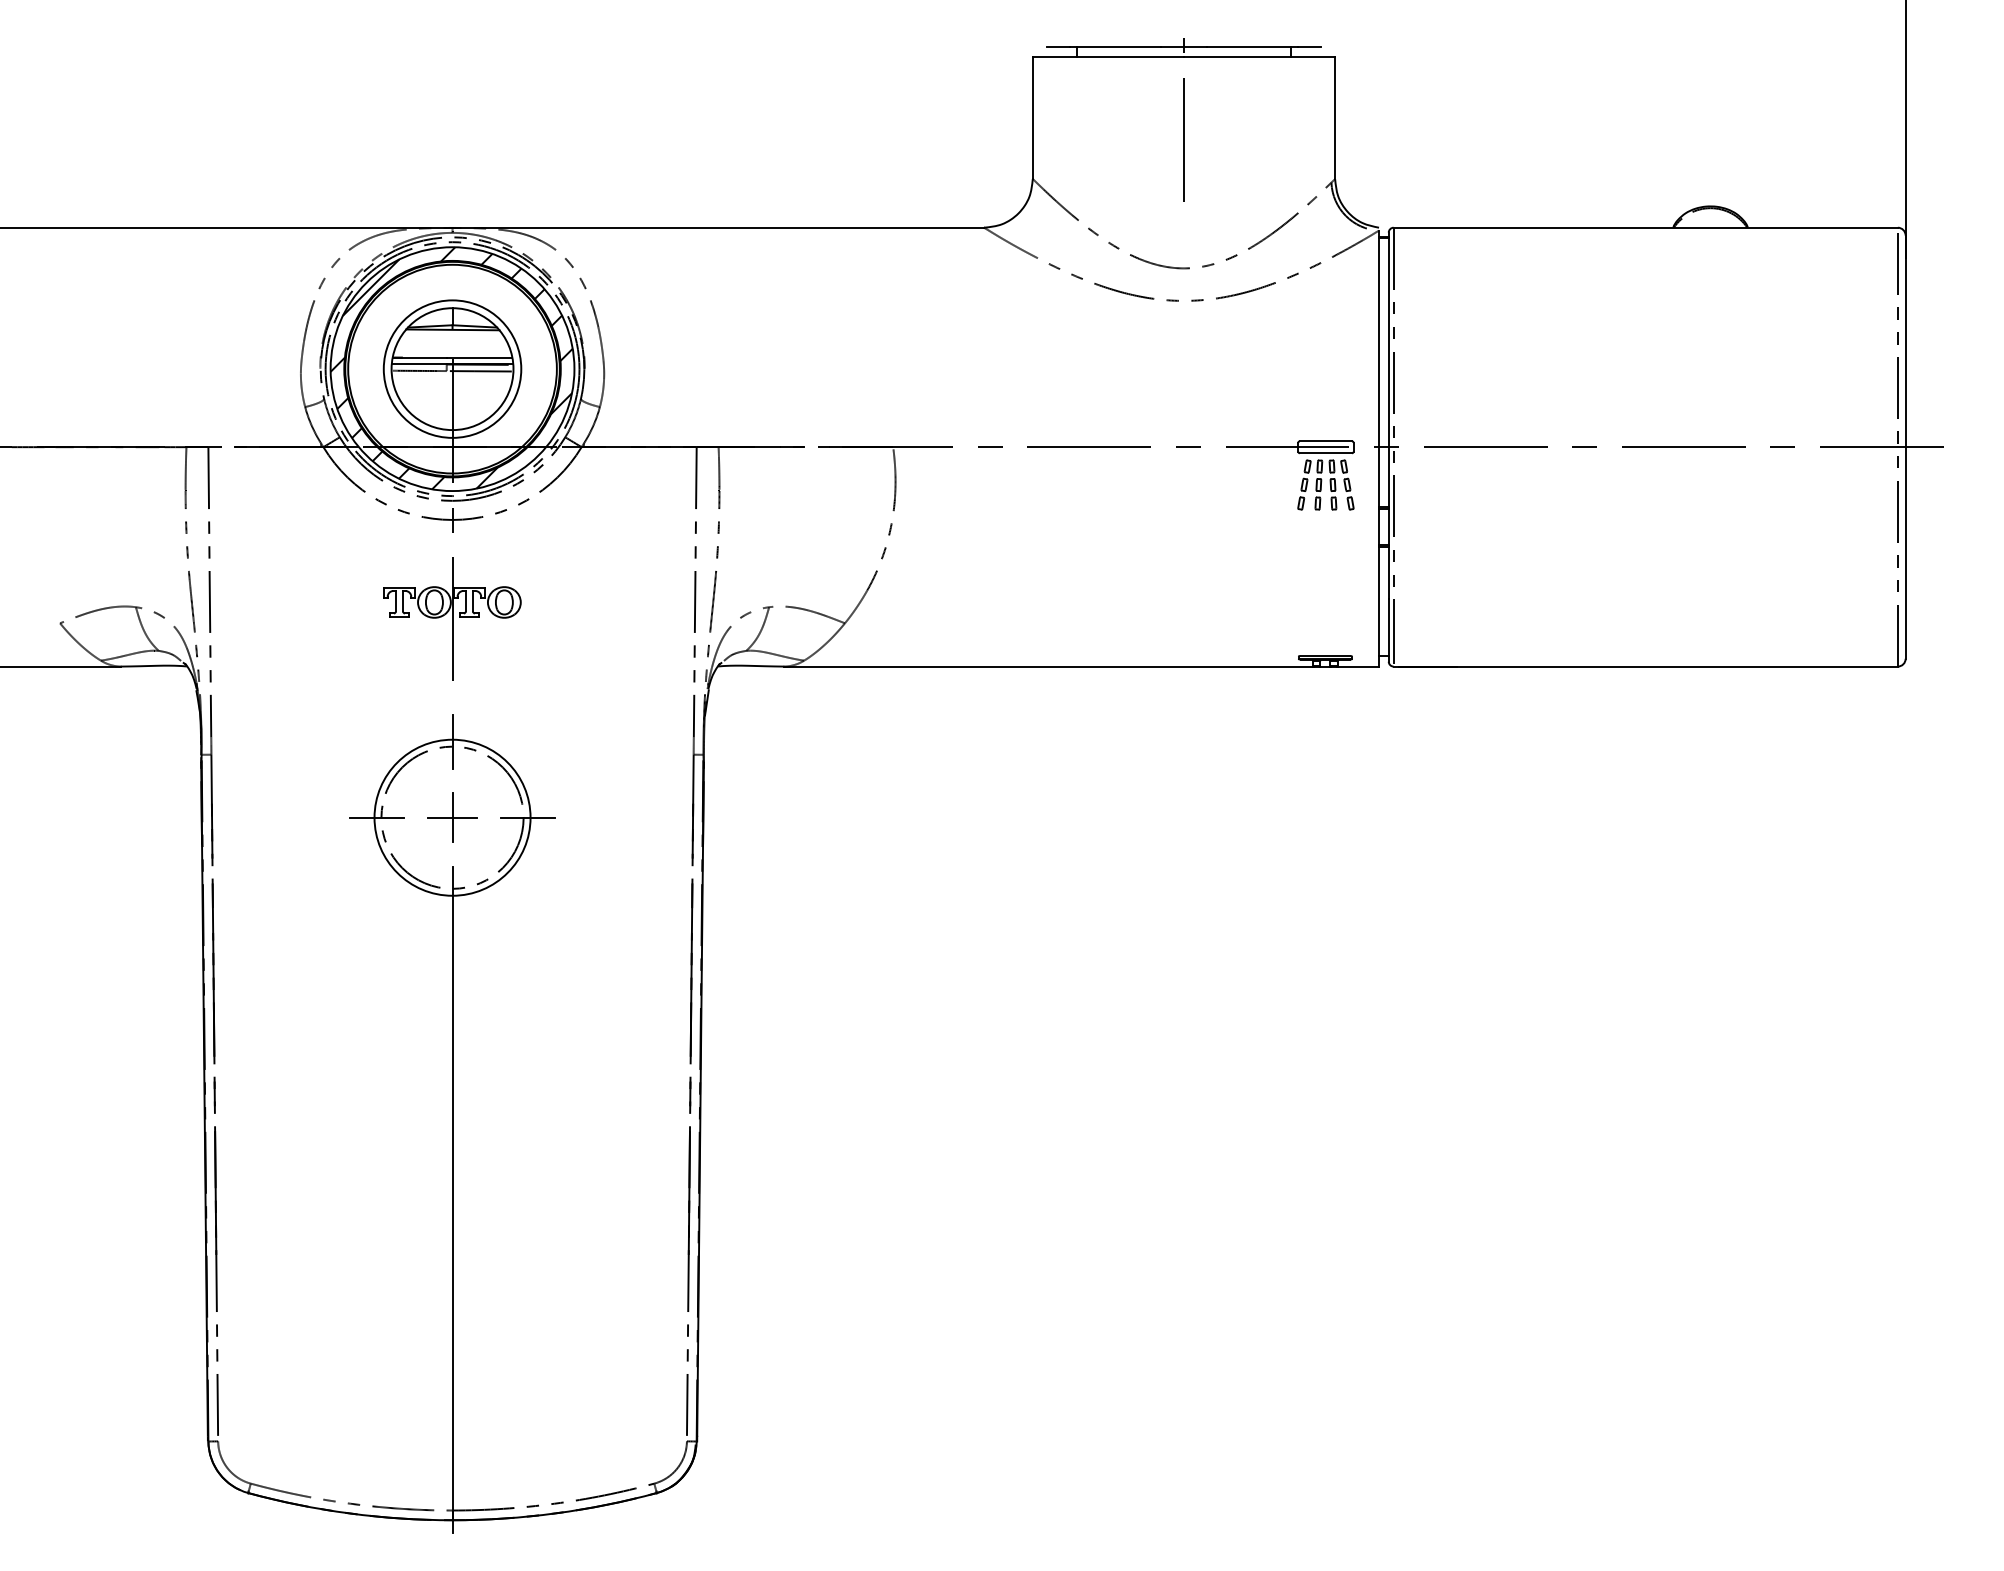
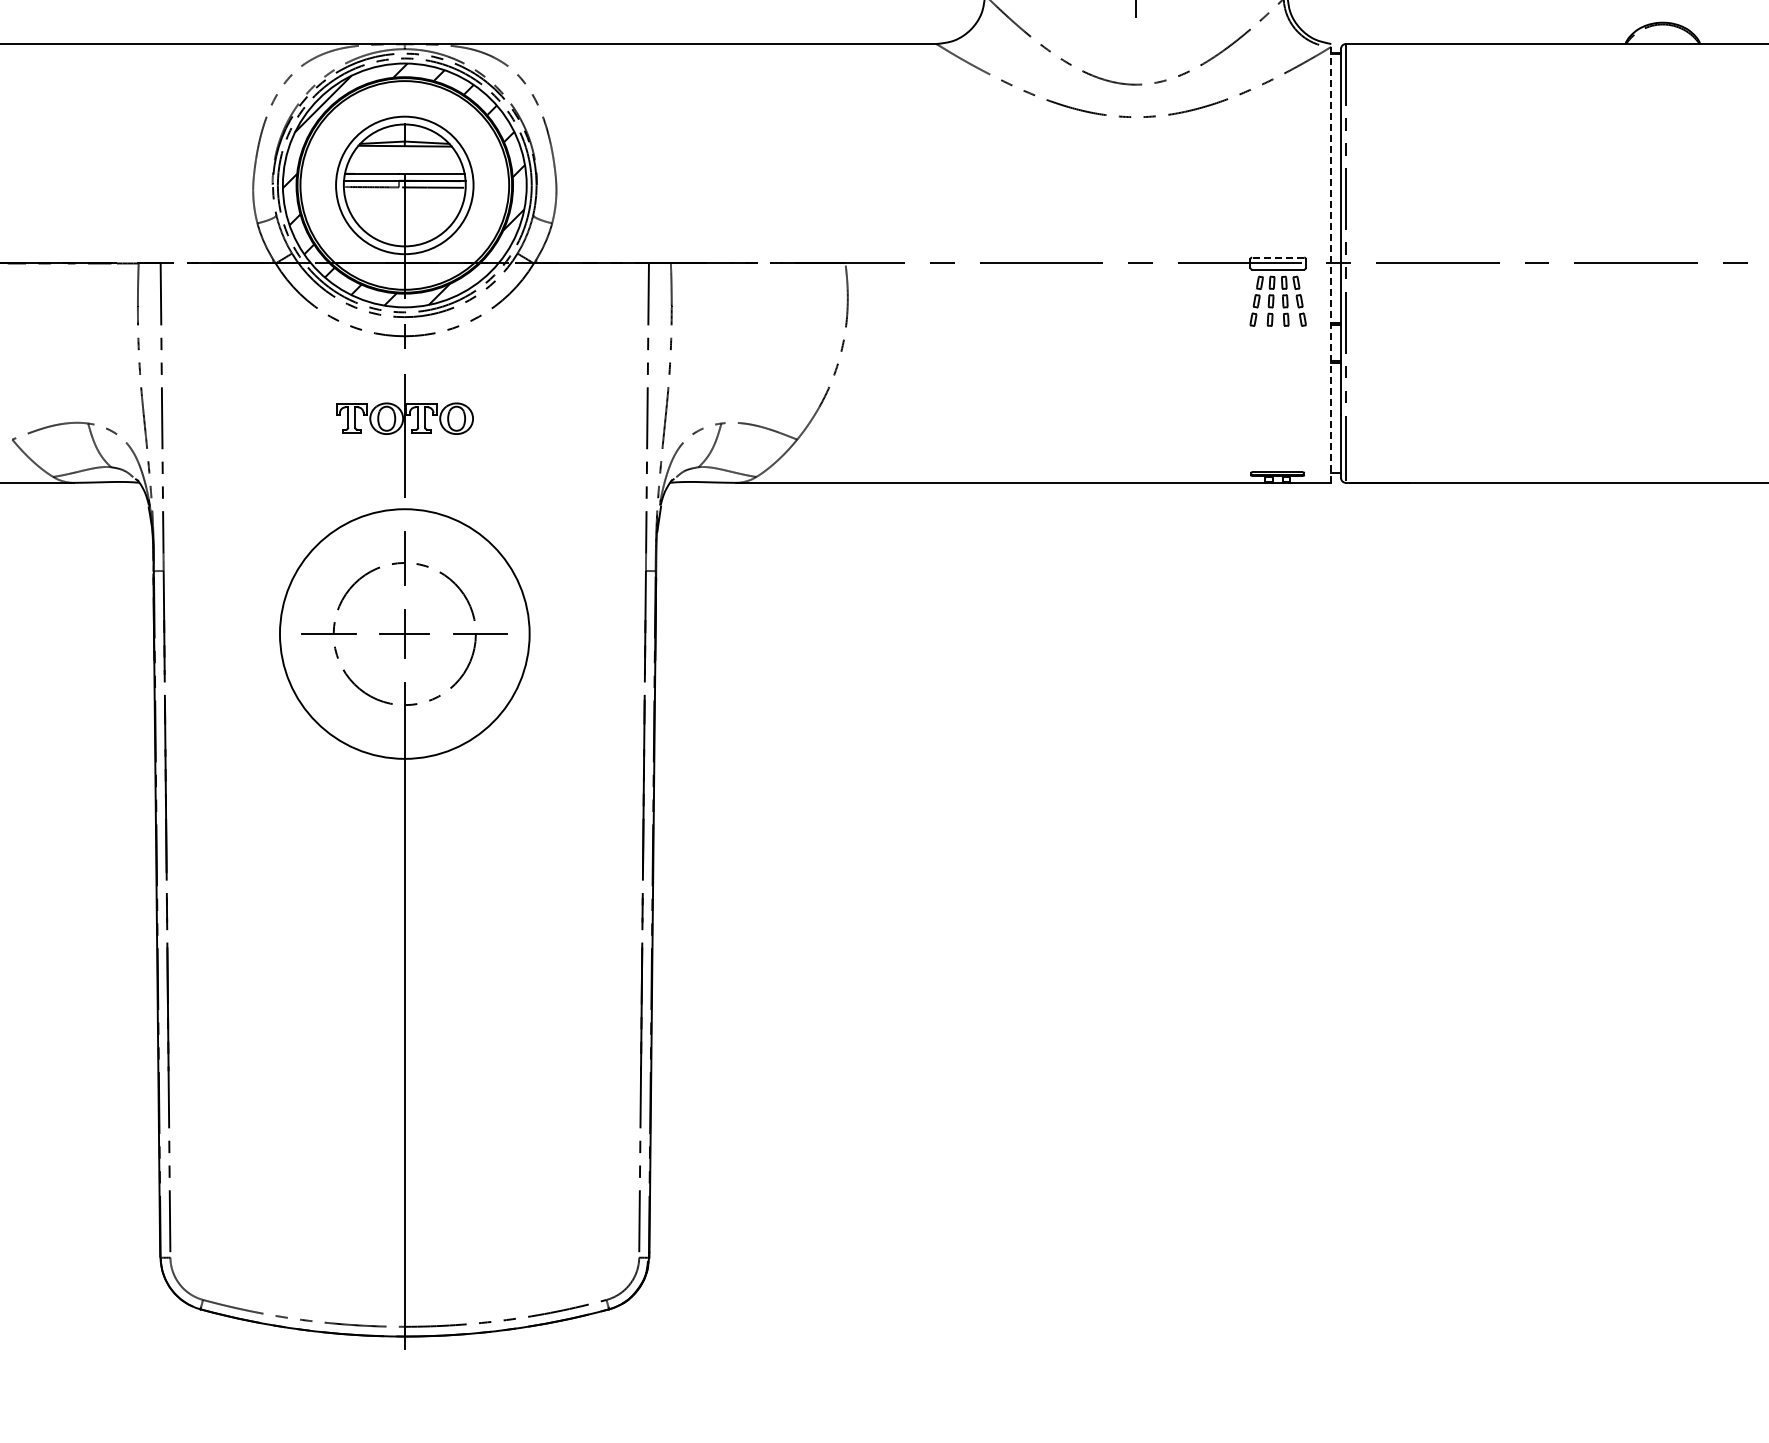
line: (1325, 441) -> (1277, 257), solid -> dashed
line: (1379, 448) -> (1331, 264), solid -> dashed
circle: (452, 817) -> (404, 633), size x1.6

